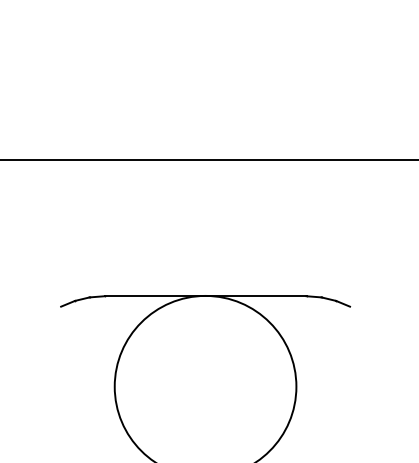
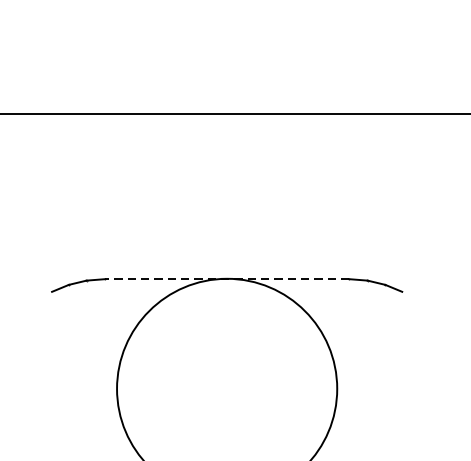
line: (205, 296) -> (227, 279), solid -> dashed

